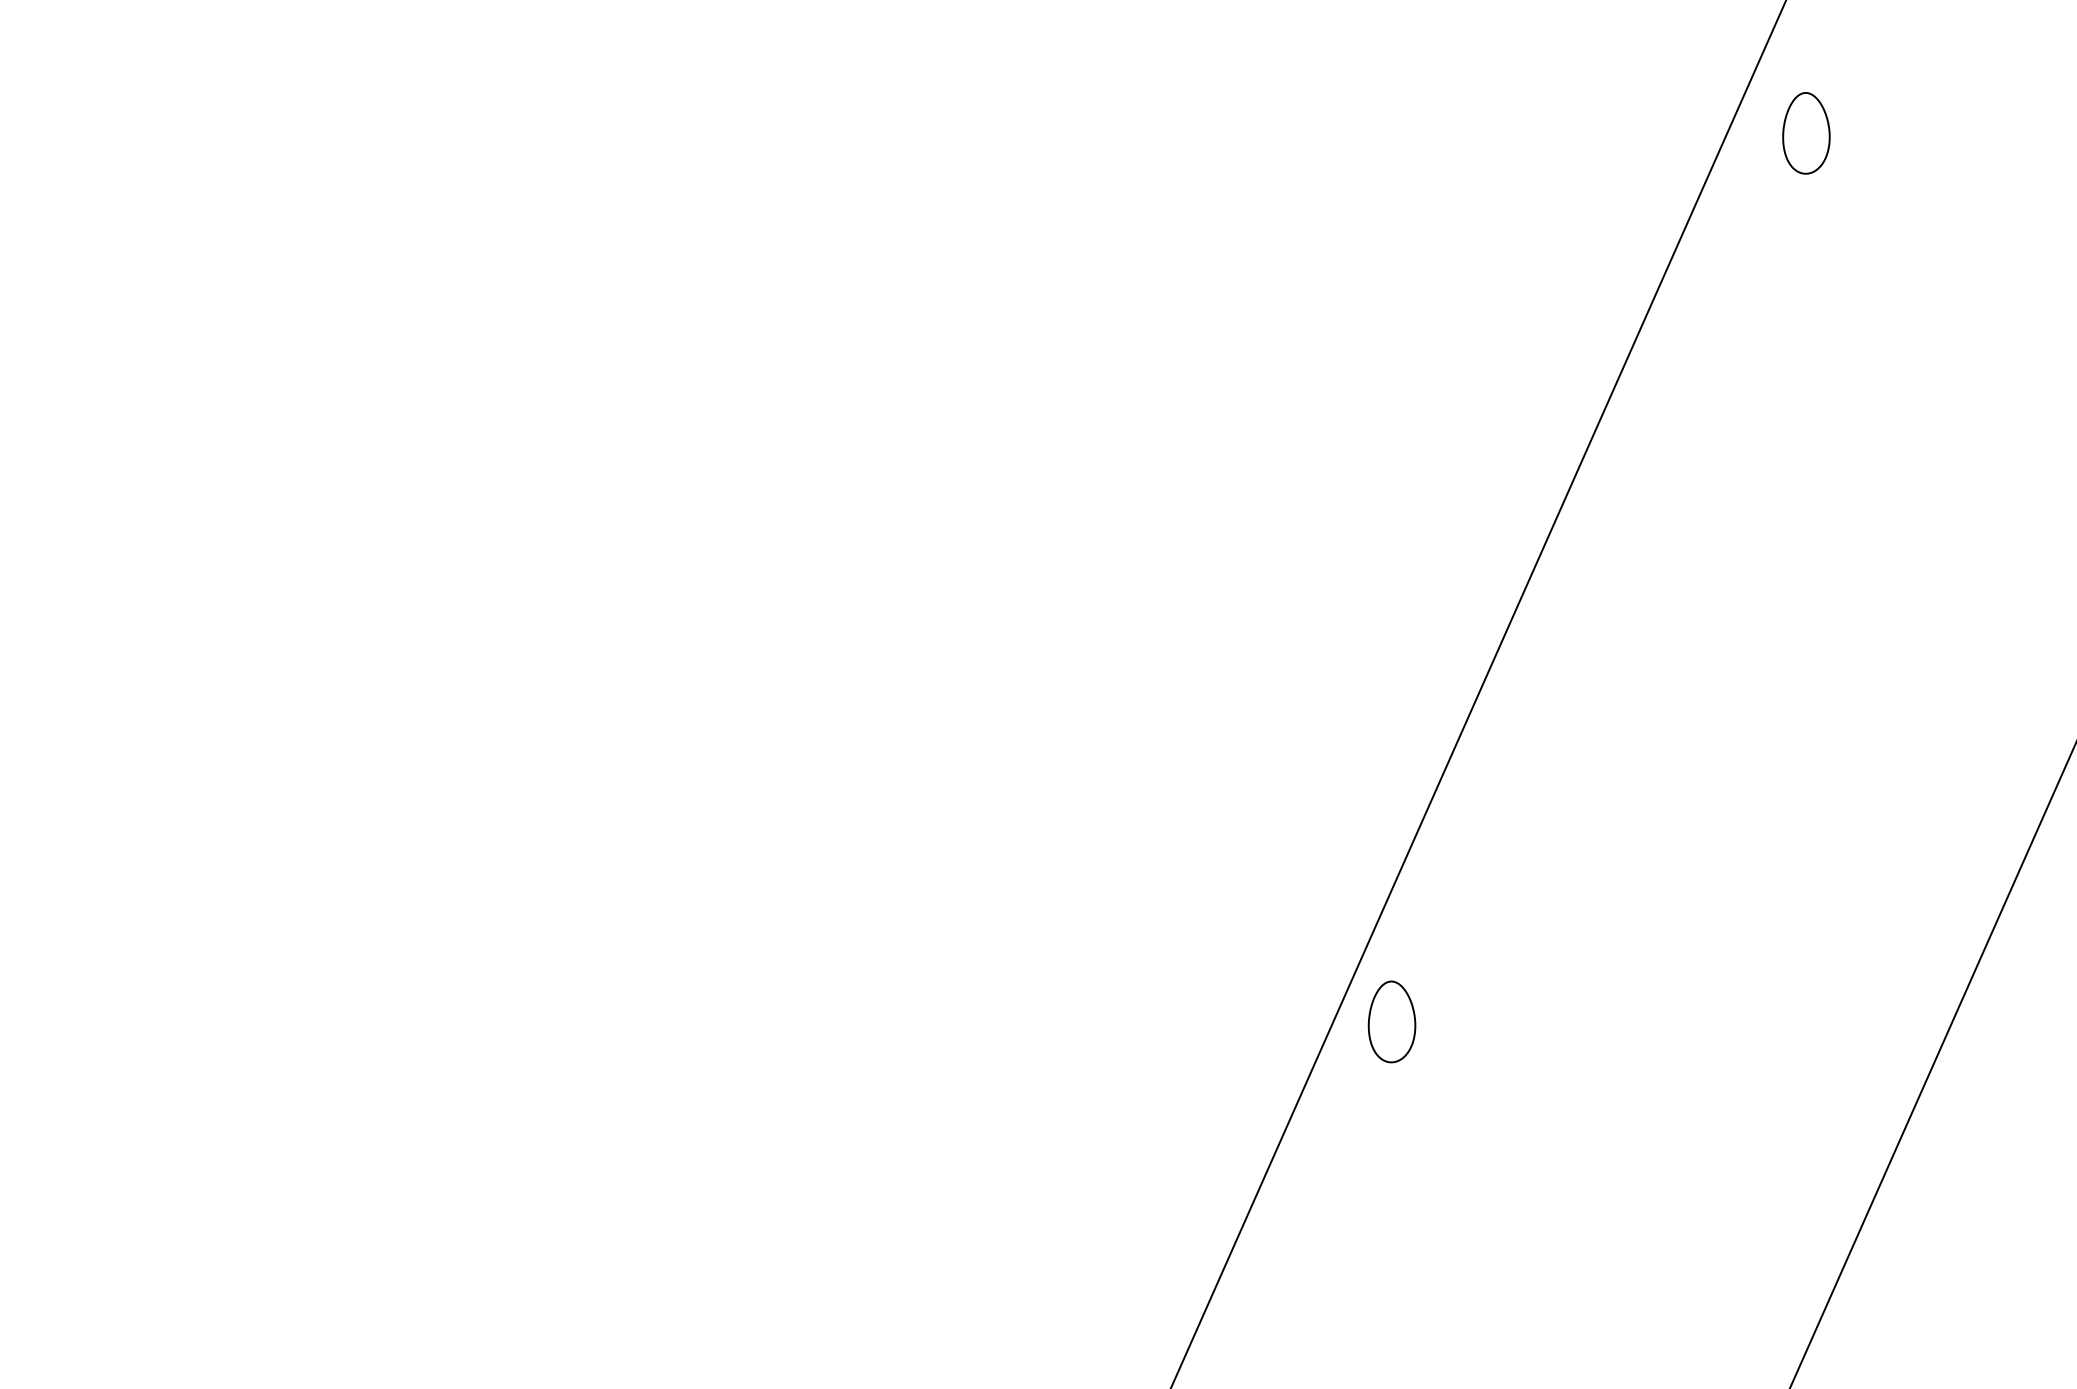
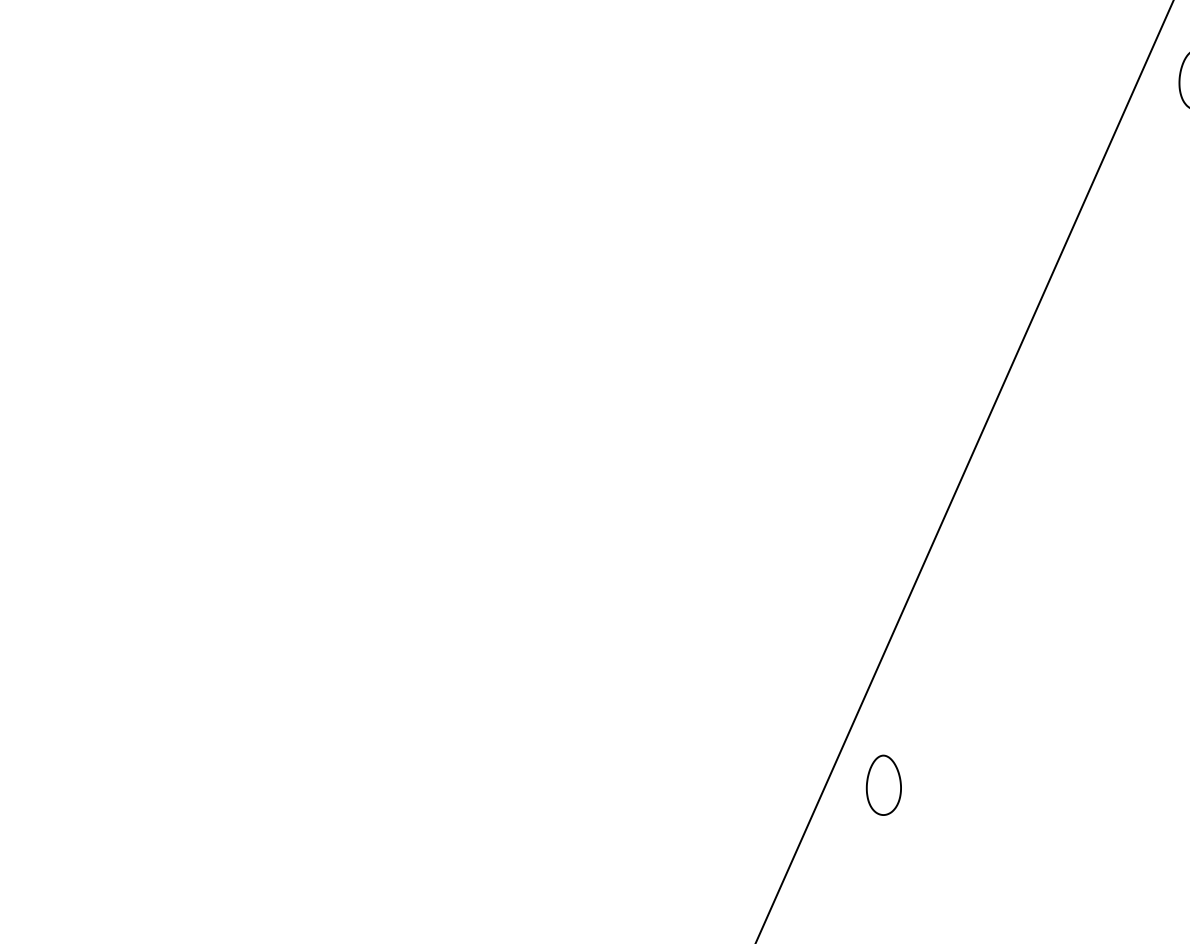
part: (1391, 1021) -> (883, 784), moved

